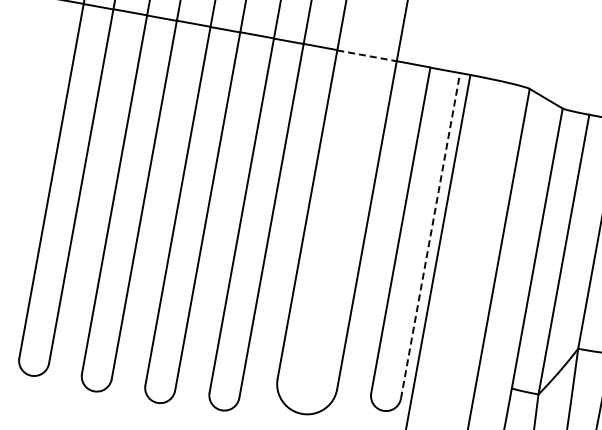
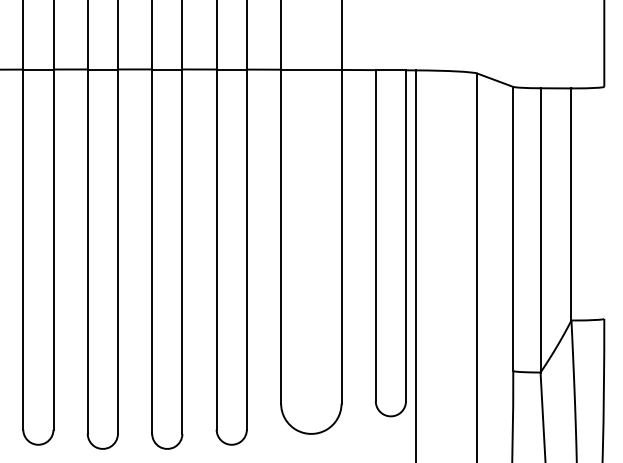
line: (367, 56) -> (311, 70), dashed -> solid
line: (431, 235) -> (406, 235), dashed -> solid

